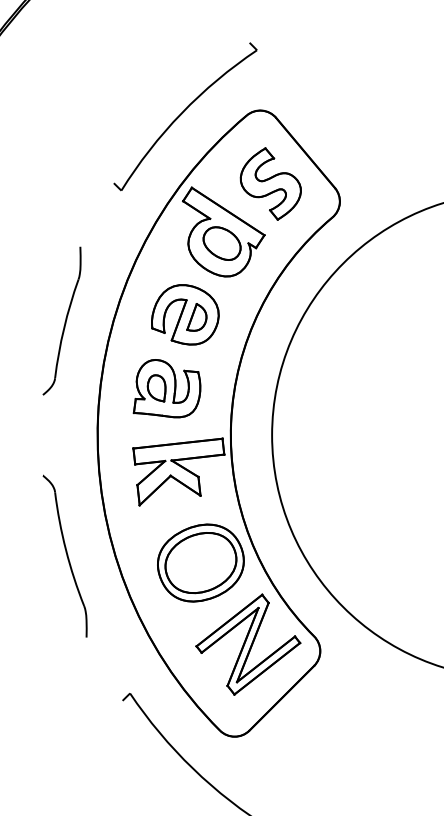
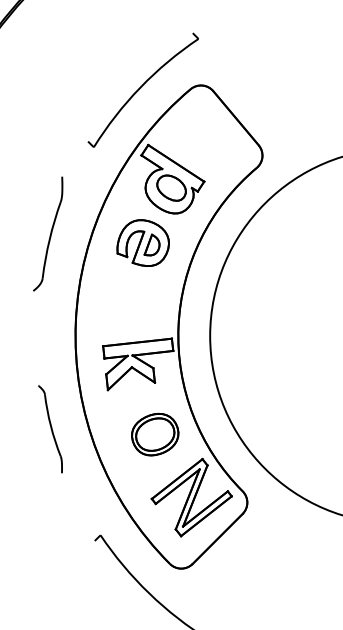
part: (270, 183) -> (208, 141), removed
part: (61, 320) -> (47, 233), moved
part: (166, 388) -> (128, 299), removed
part: (64, 555) -> (49, 428), size x0.7
part: (200, 562) -> (154, 434), size x0.7

